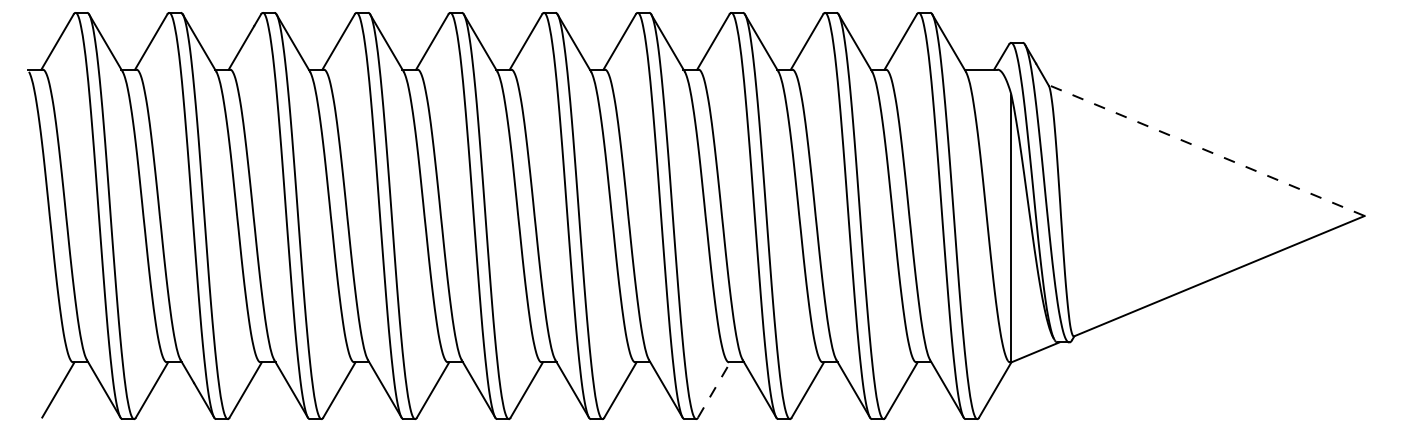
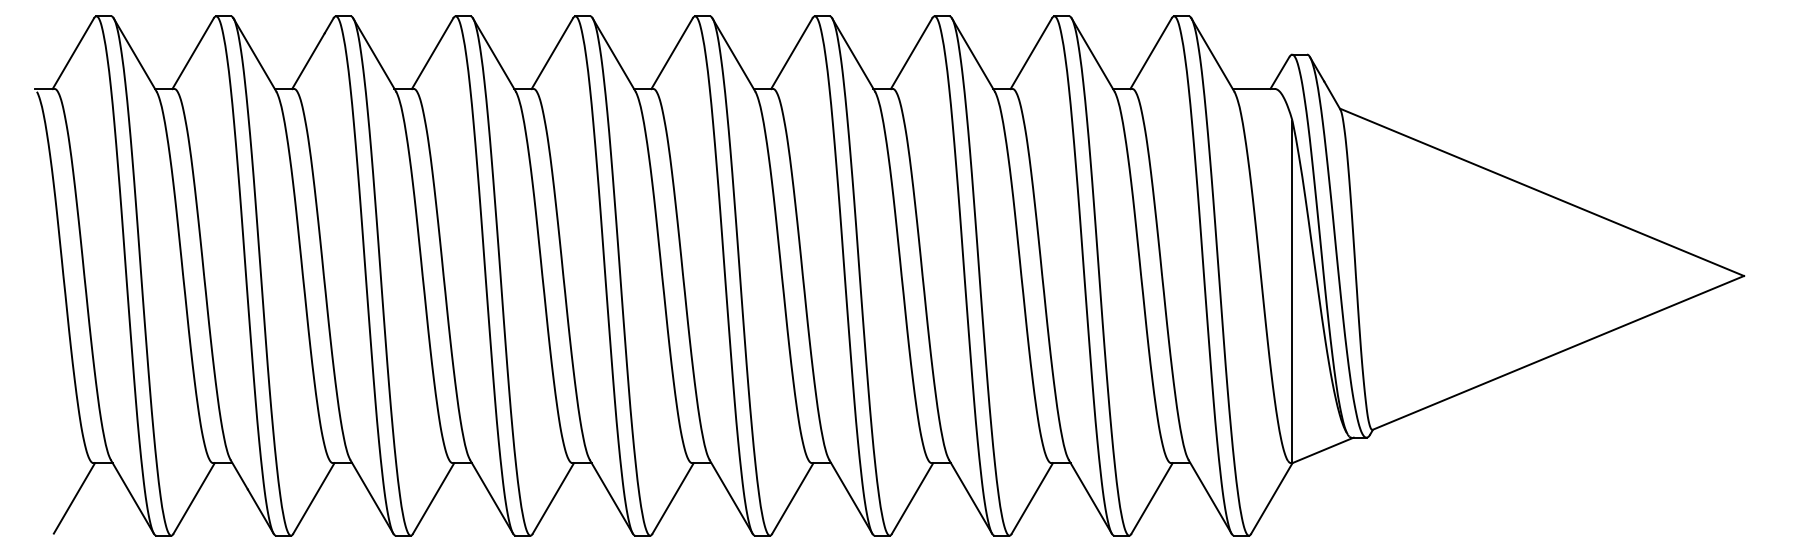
line: (1206, 150) -> (1541, 192), dashed -> solid
line: (714, 390) -> (912, 498), dashed -> solid

